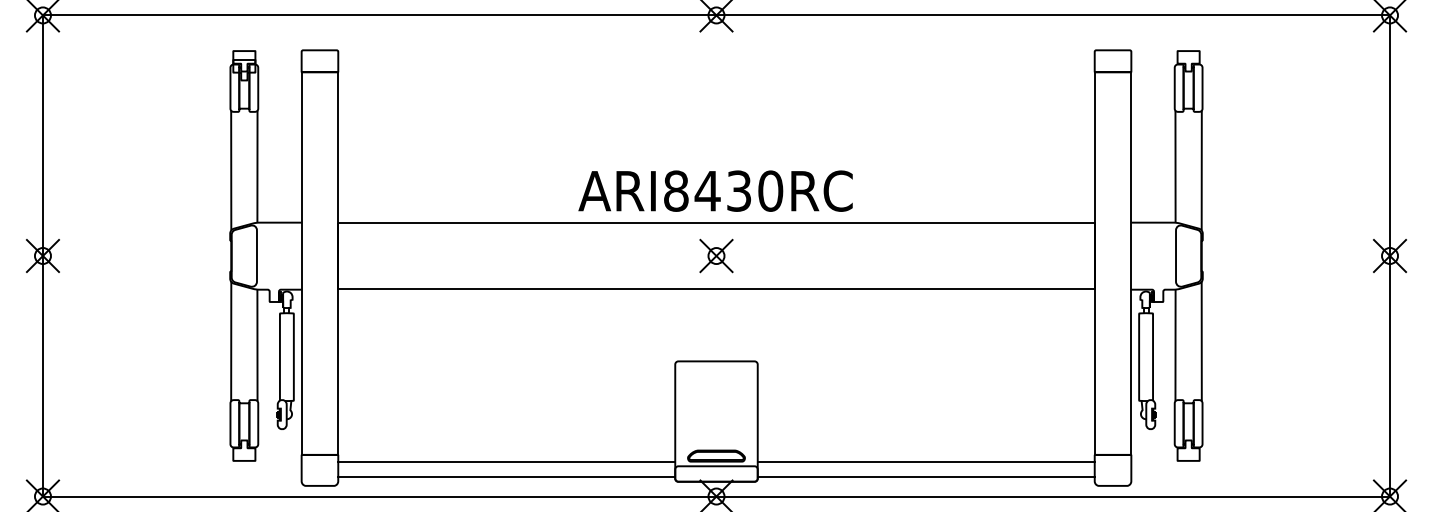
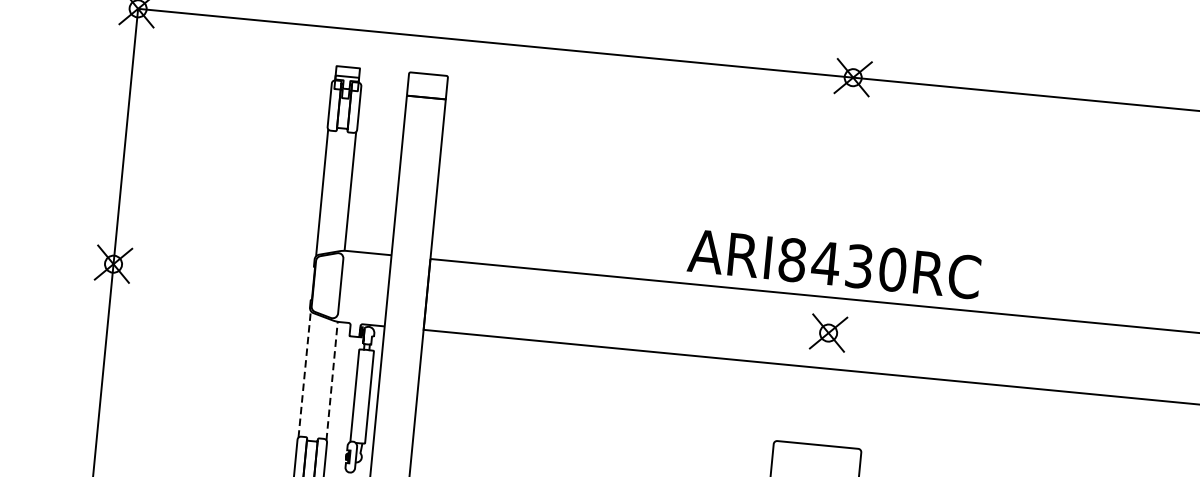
line: (231, 341) -> (304, 374), solid -> dashed
line: (257, 345) -> (332, 381), solid -> dashed

